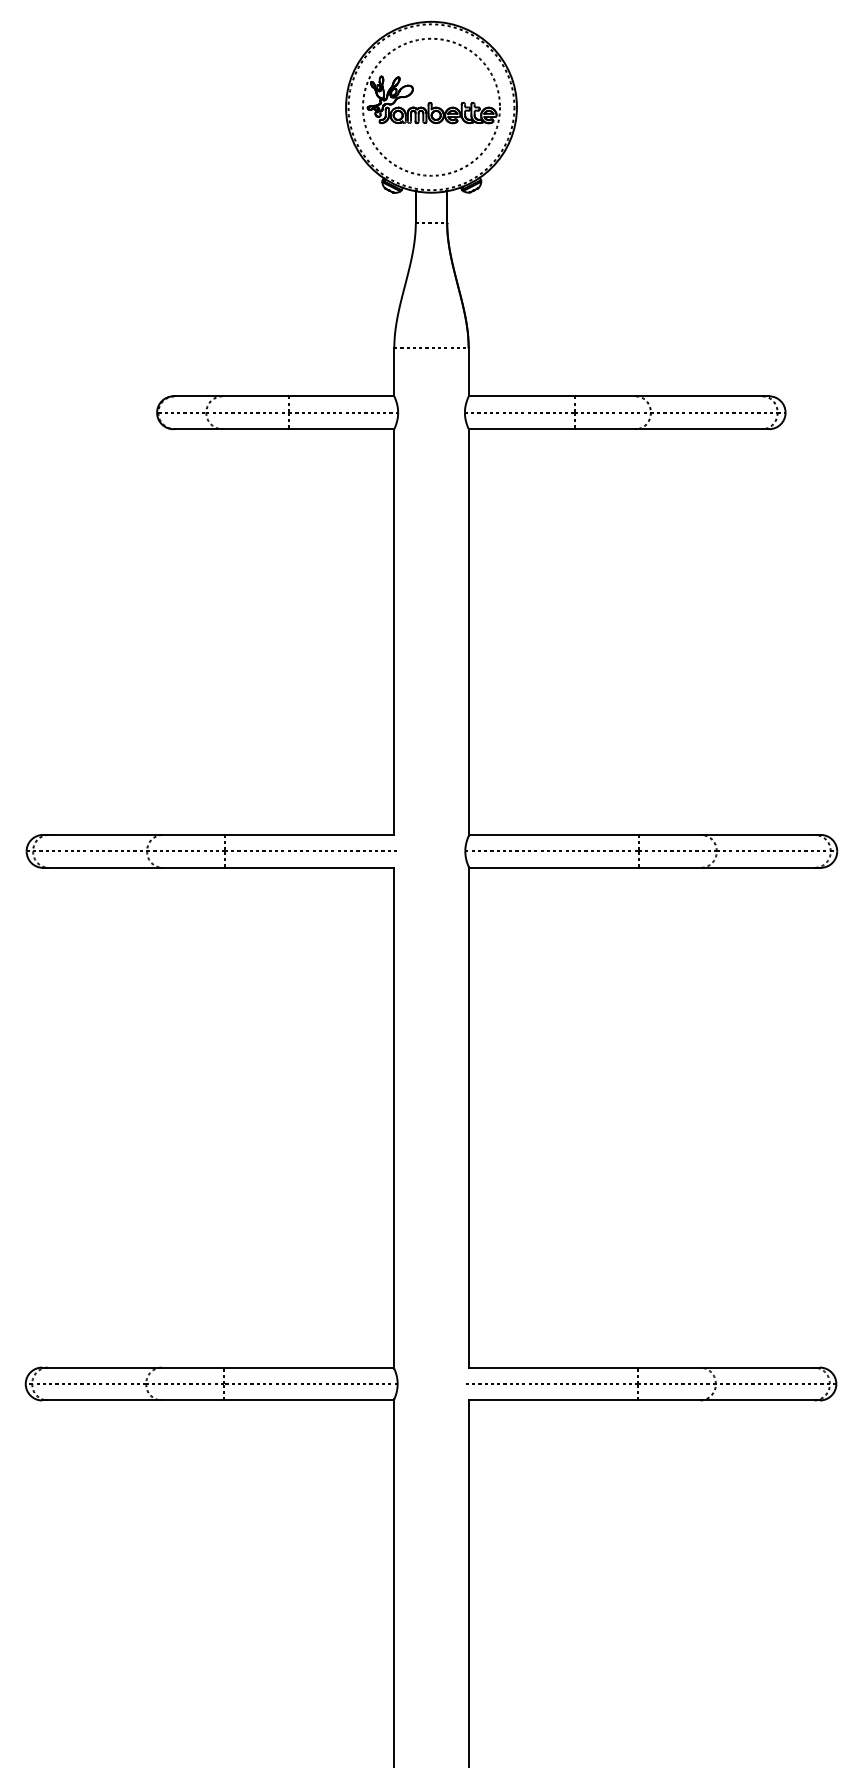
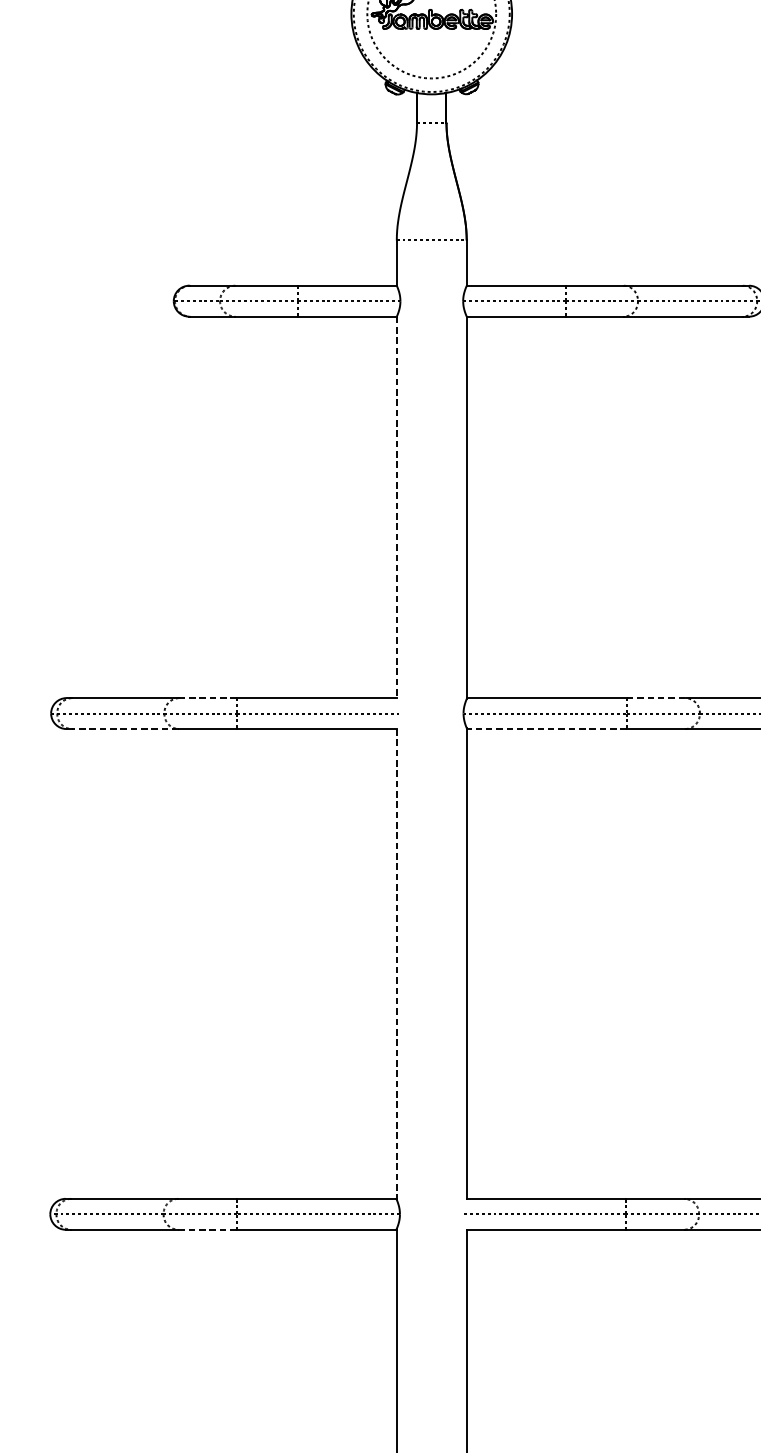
line: (394, 632) -> (396, 507), solid -> dashed
line: (194, 834) -> (208, 697), solid -> dashed
line: (670, 834) -> (656, 697), solid -> dashed
line: (105, 867) -> (125, 728), solid -> dashed
line: (554, 867) -> (547, 728), solid -> dashed
line: (394, 1118) -> (396, 964), solid -> dashed
line: (192, 1400) -> (207, 1229), solid -> dashed

